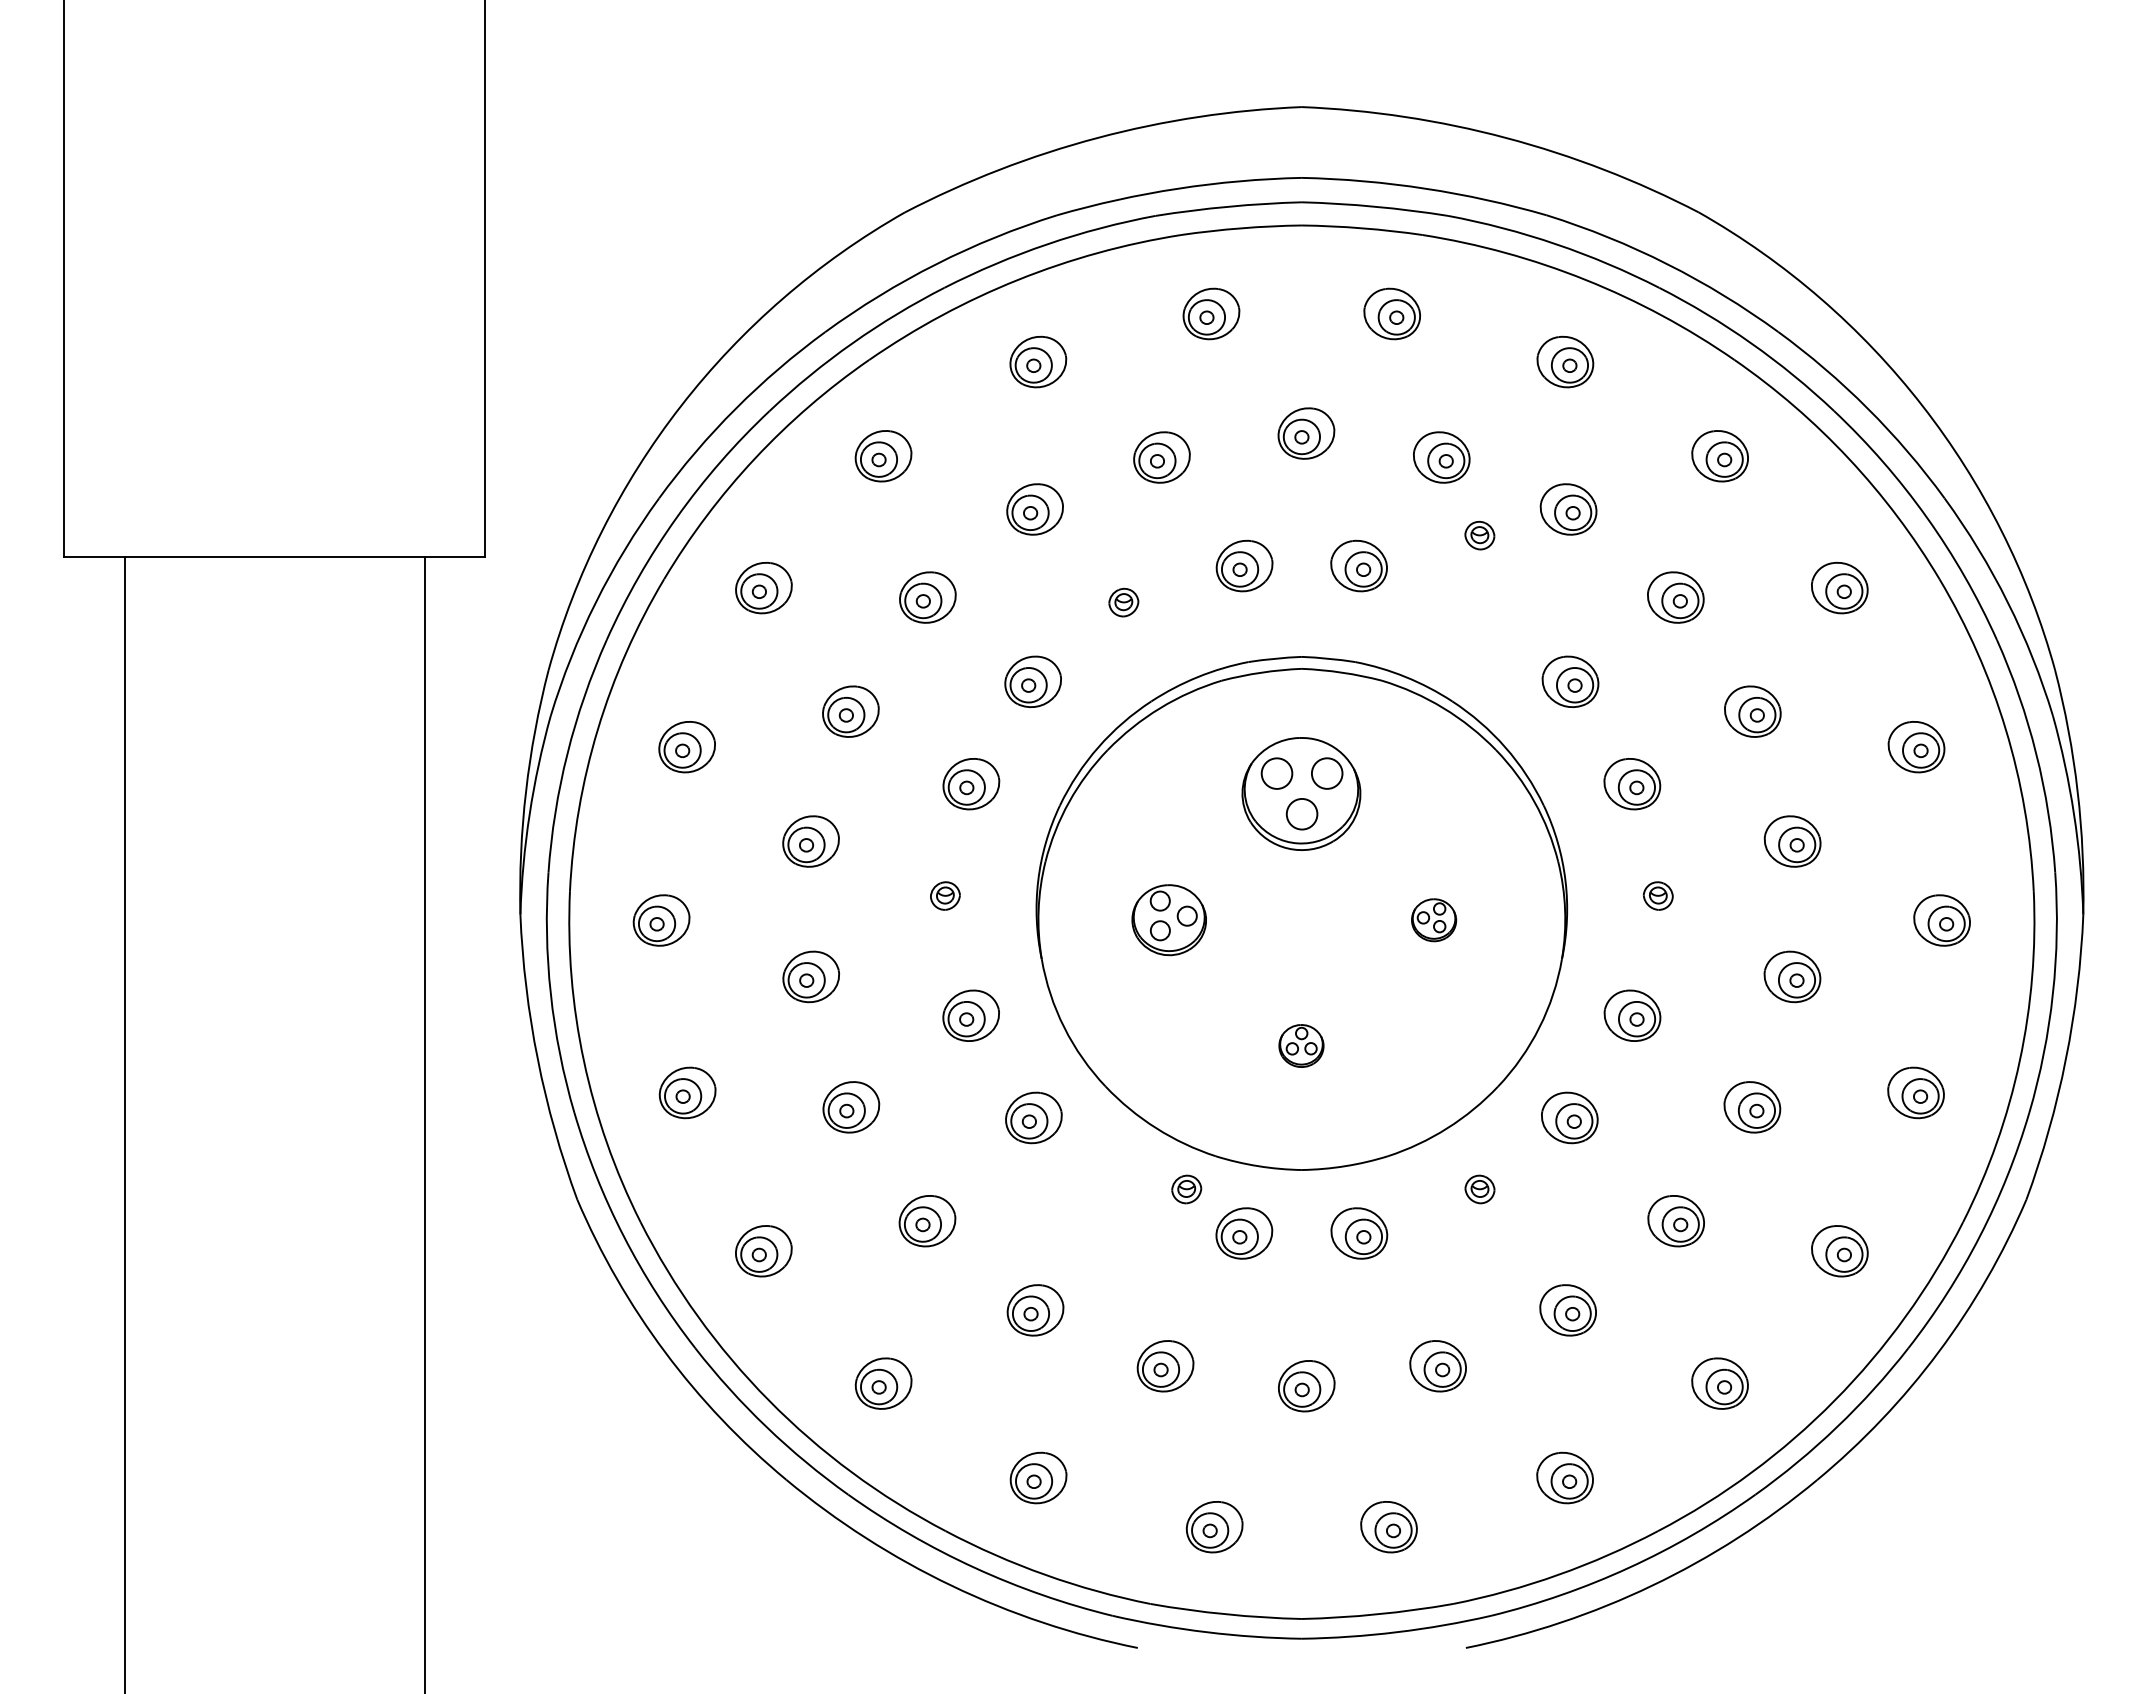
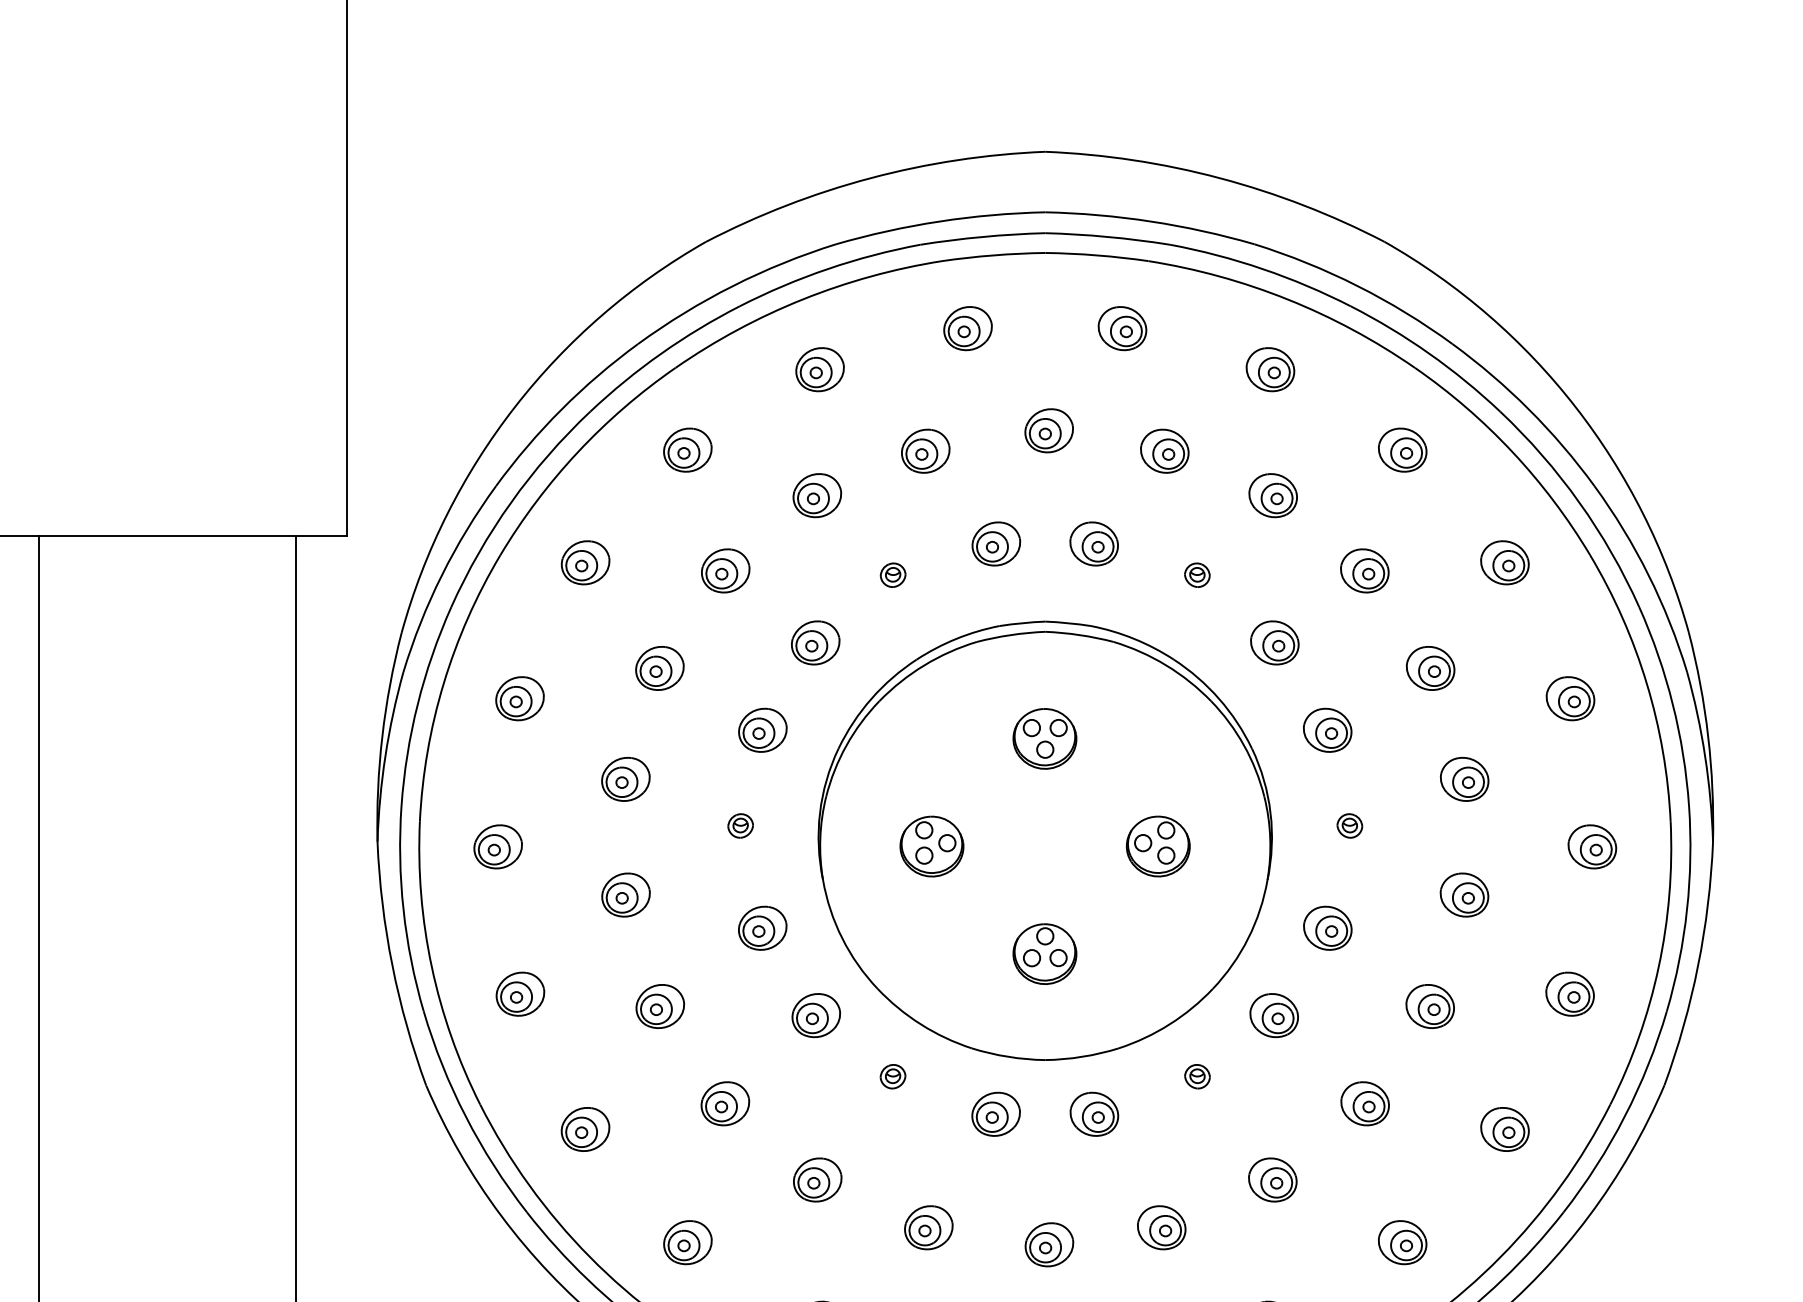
part: (1479, 535) -> (1197, 575), moved
part: (1301, 794) -> (1044, 739), size x0.62
part: (1433, 920) -> (1157, 846), size x1.67
part: (1301, 1045) -> (1044, 953), size x1.67
part: (1186, 1189) -> (892, 1076), moved

